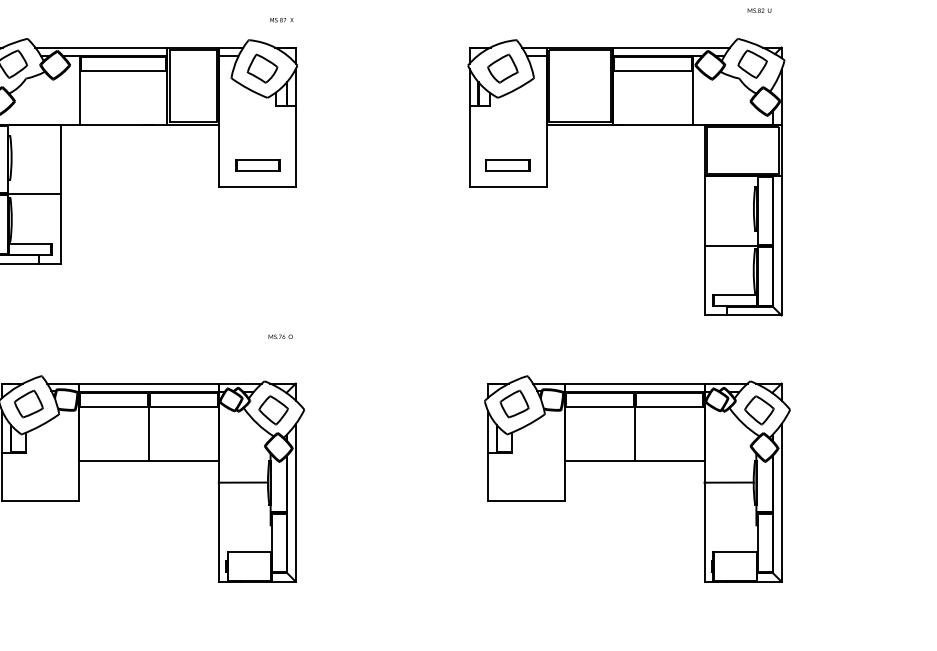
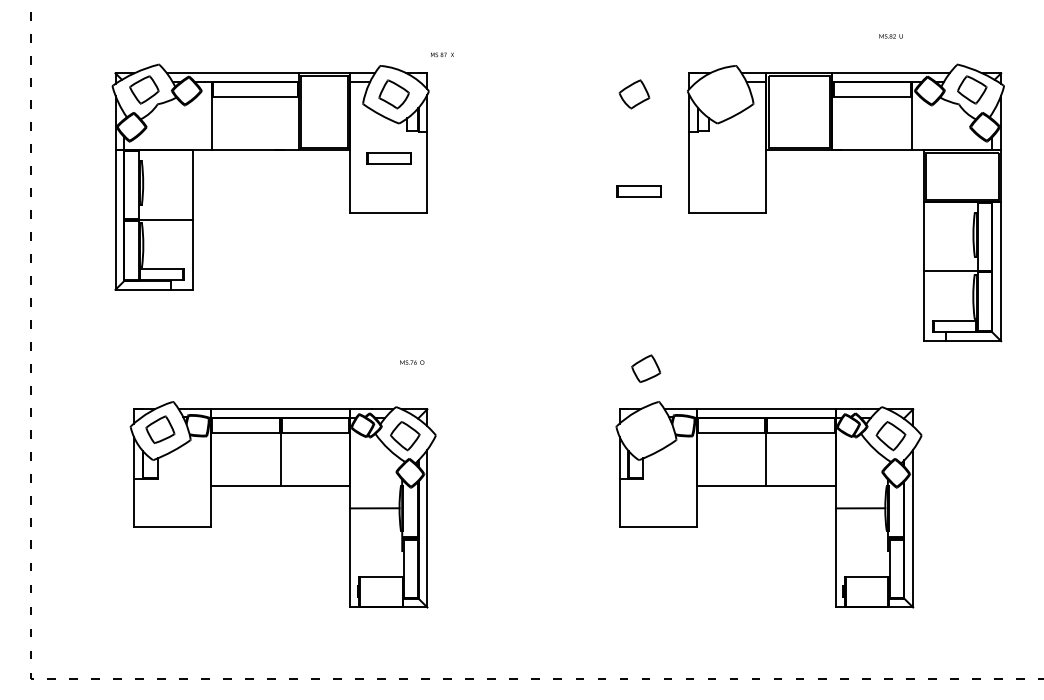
text: (281, 19) -> (442, 54), moved
part: (625, 124) -> (845, 150), moved
part: (256, 165) -> (388, 158), moved
part: (514, 403) -> (646, 368), moved

